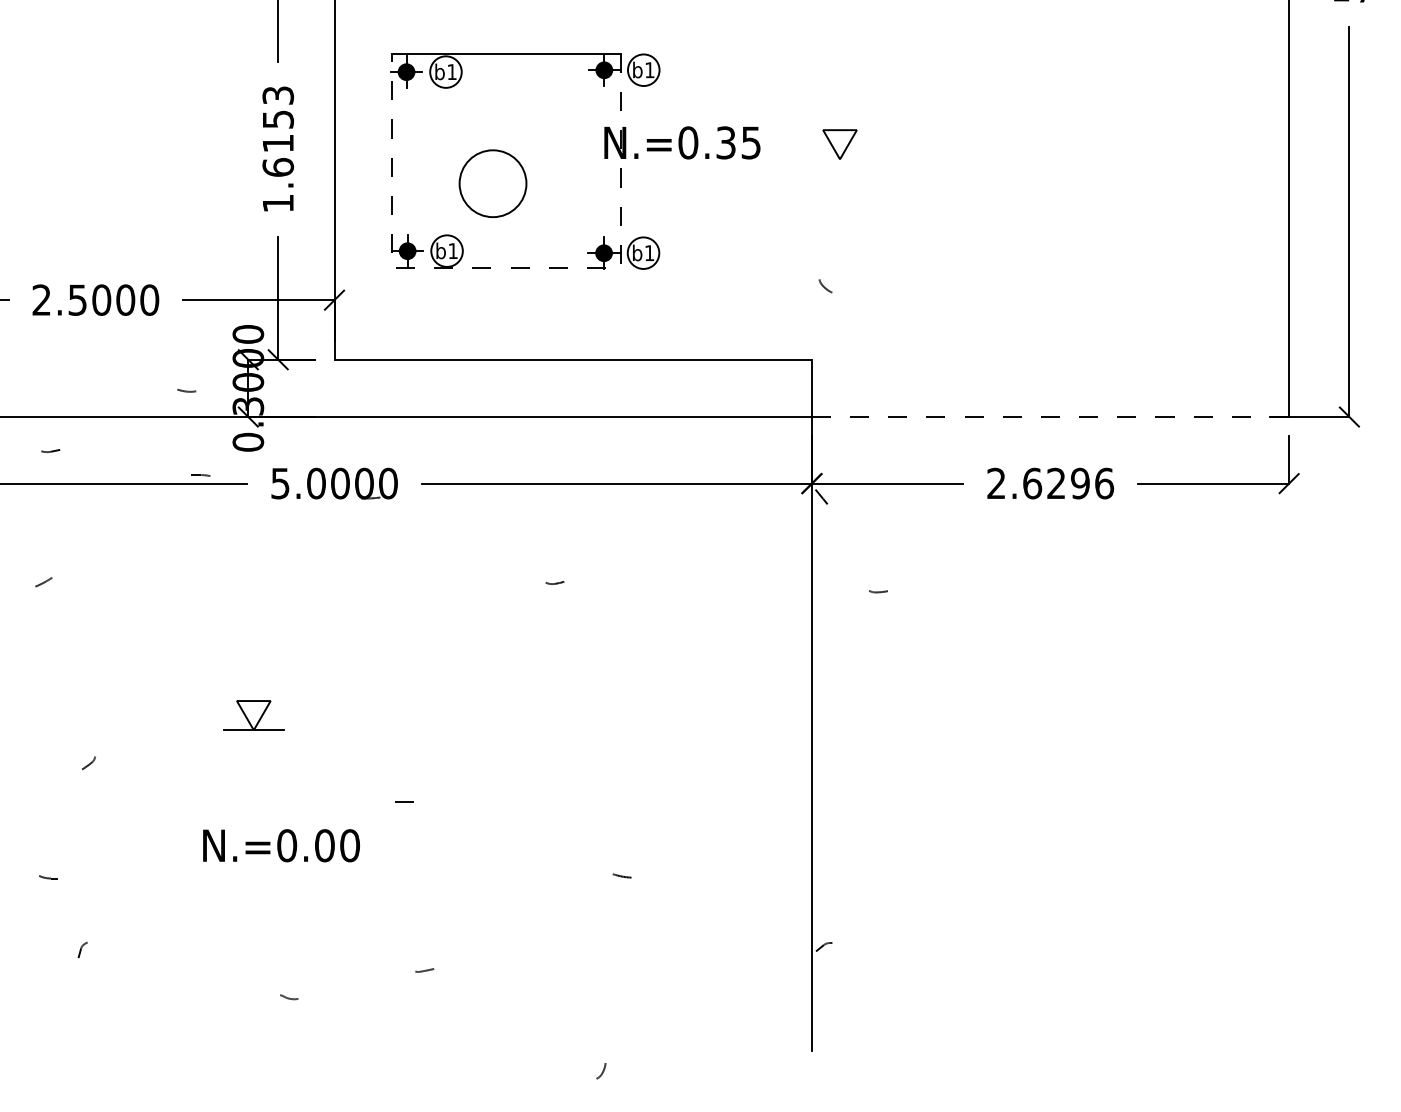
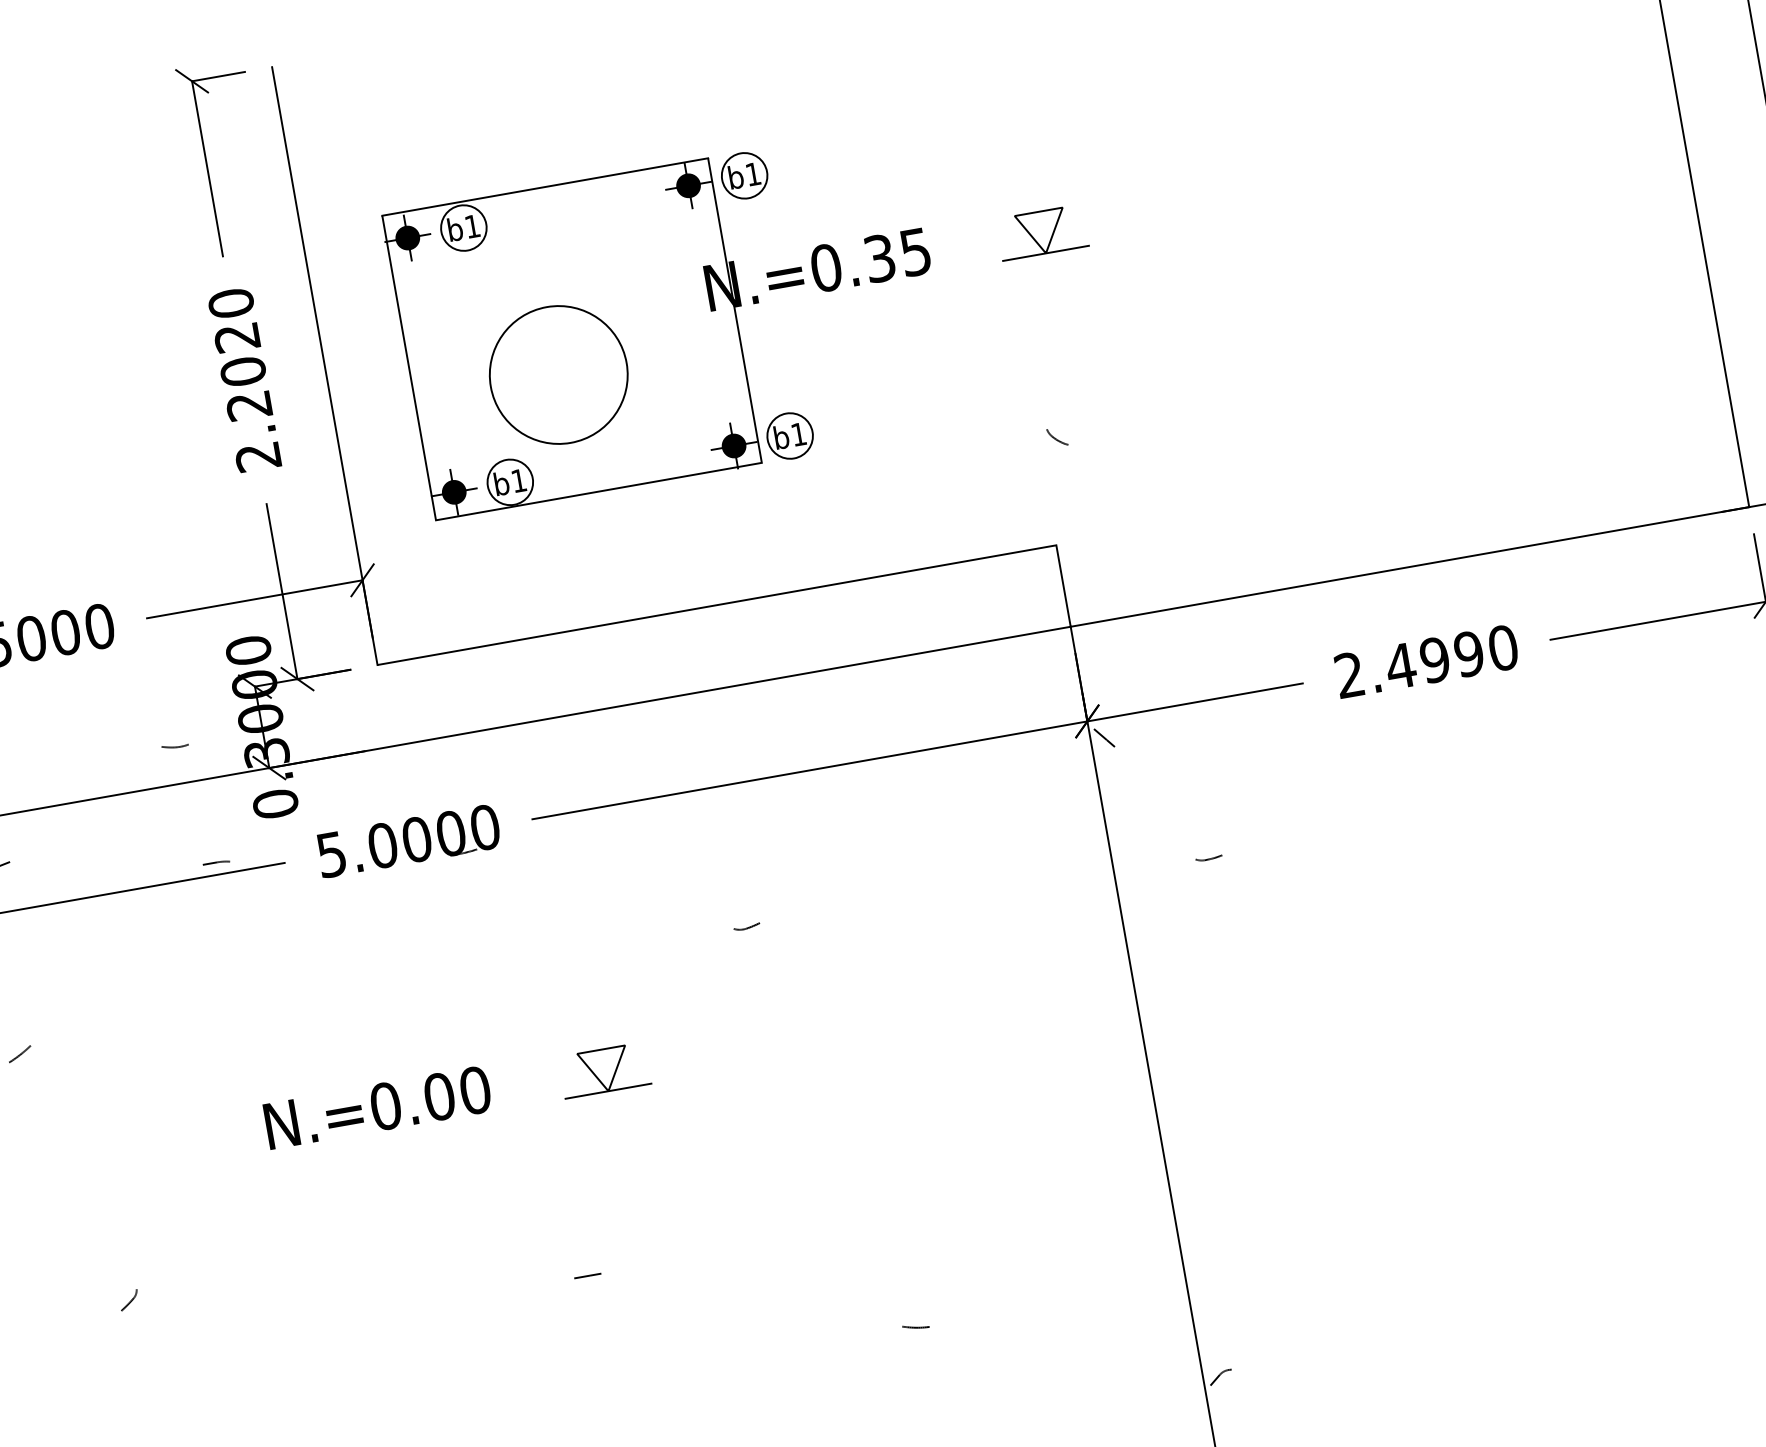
text: (278, 149) -> (245, 380), 1.6153 -> 2.2020
line: (839, 159) -> (1045, 253), added
circle: (492, 183) -> (557, 374), size x1.43
line: (506, 268) -> (599, 492), dashed -> solid
line: (1050, 417) -> (1410, 567), dashed -> solid
text: (1068, 483) -> (1452, 656), 2.6296 -> 2.4990
part: (253, 715) -> (604, 1070), moved
text: (281, 845) -> (377, 1107), moved

